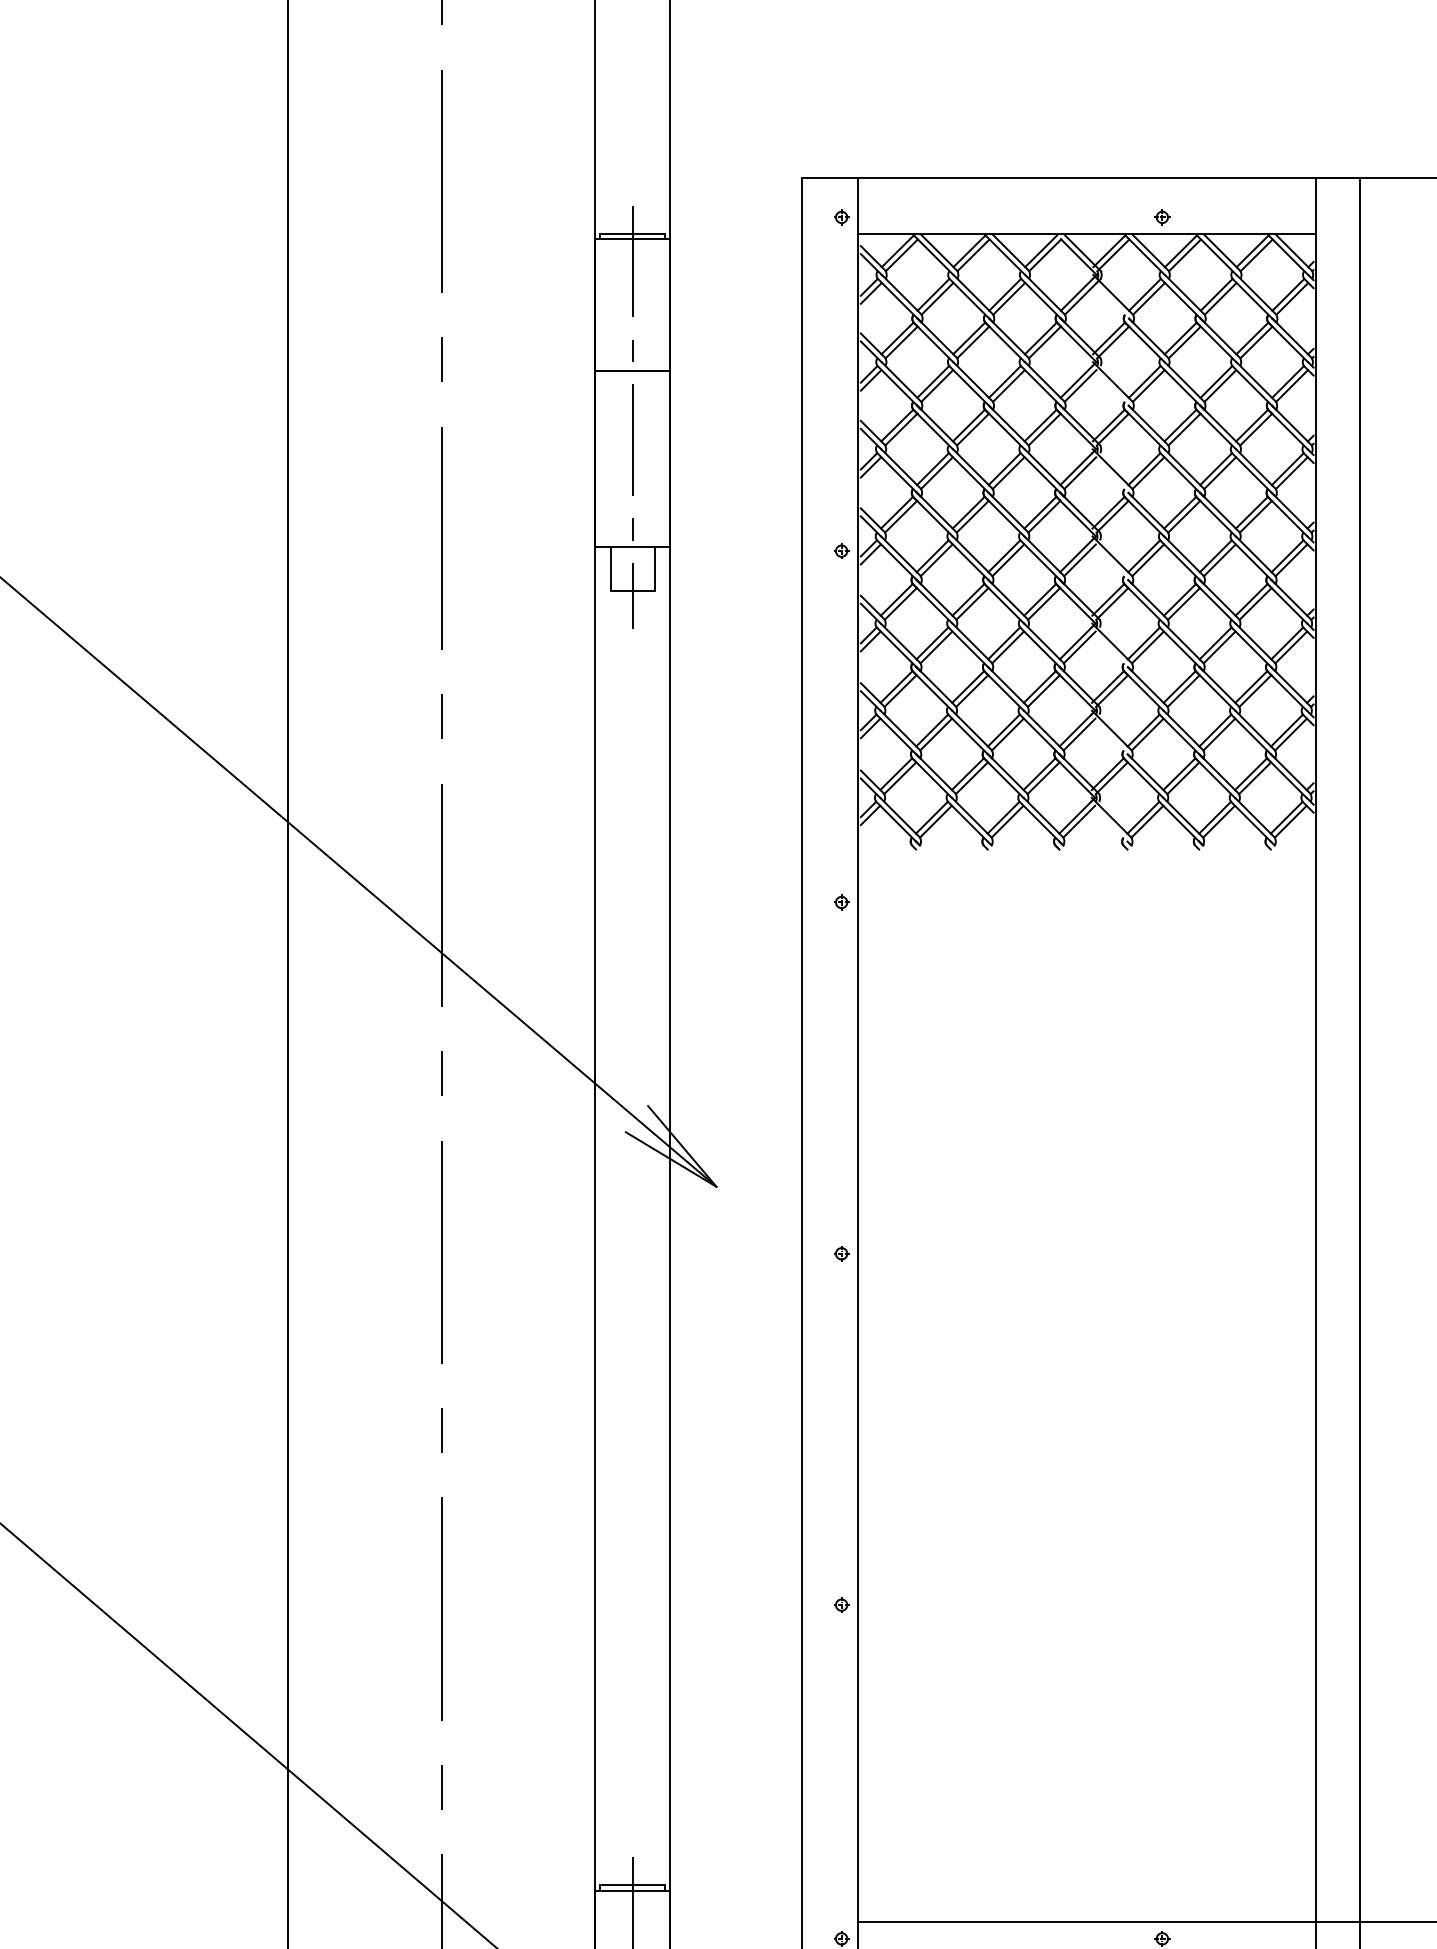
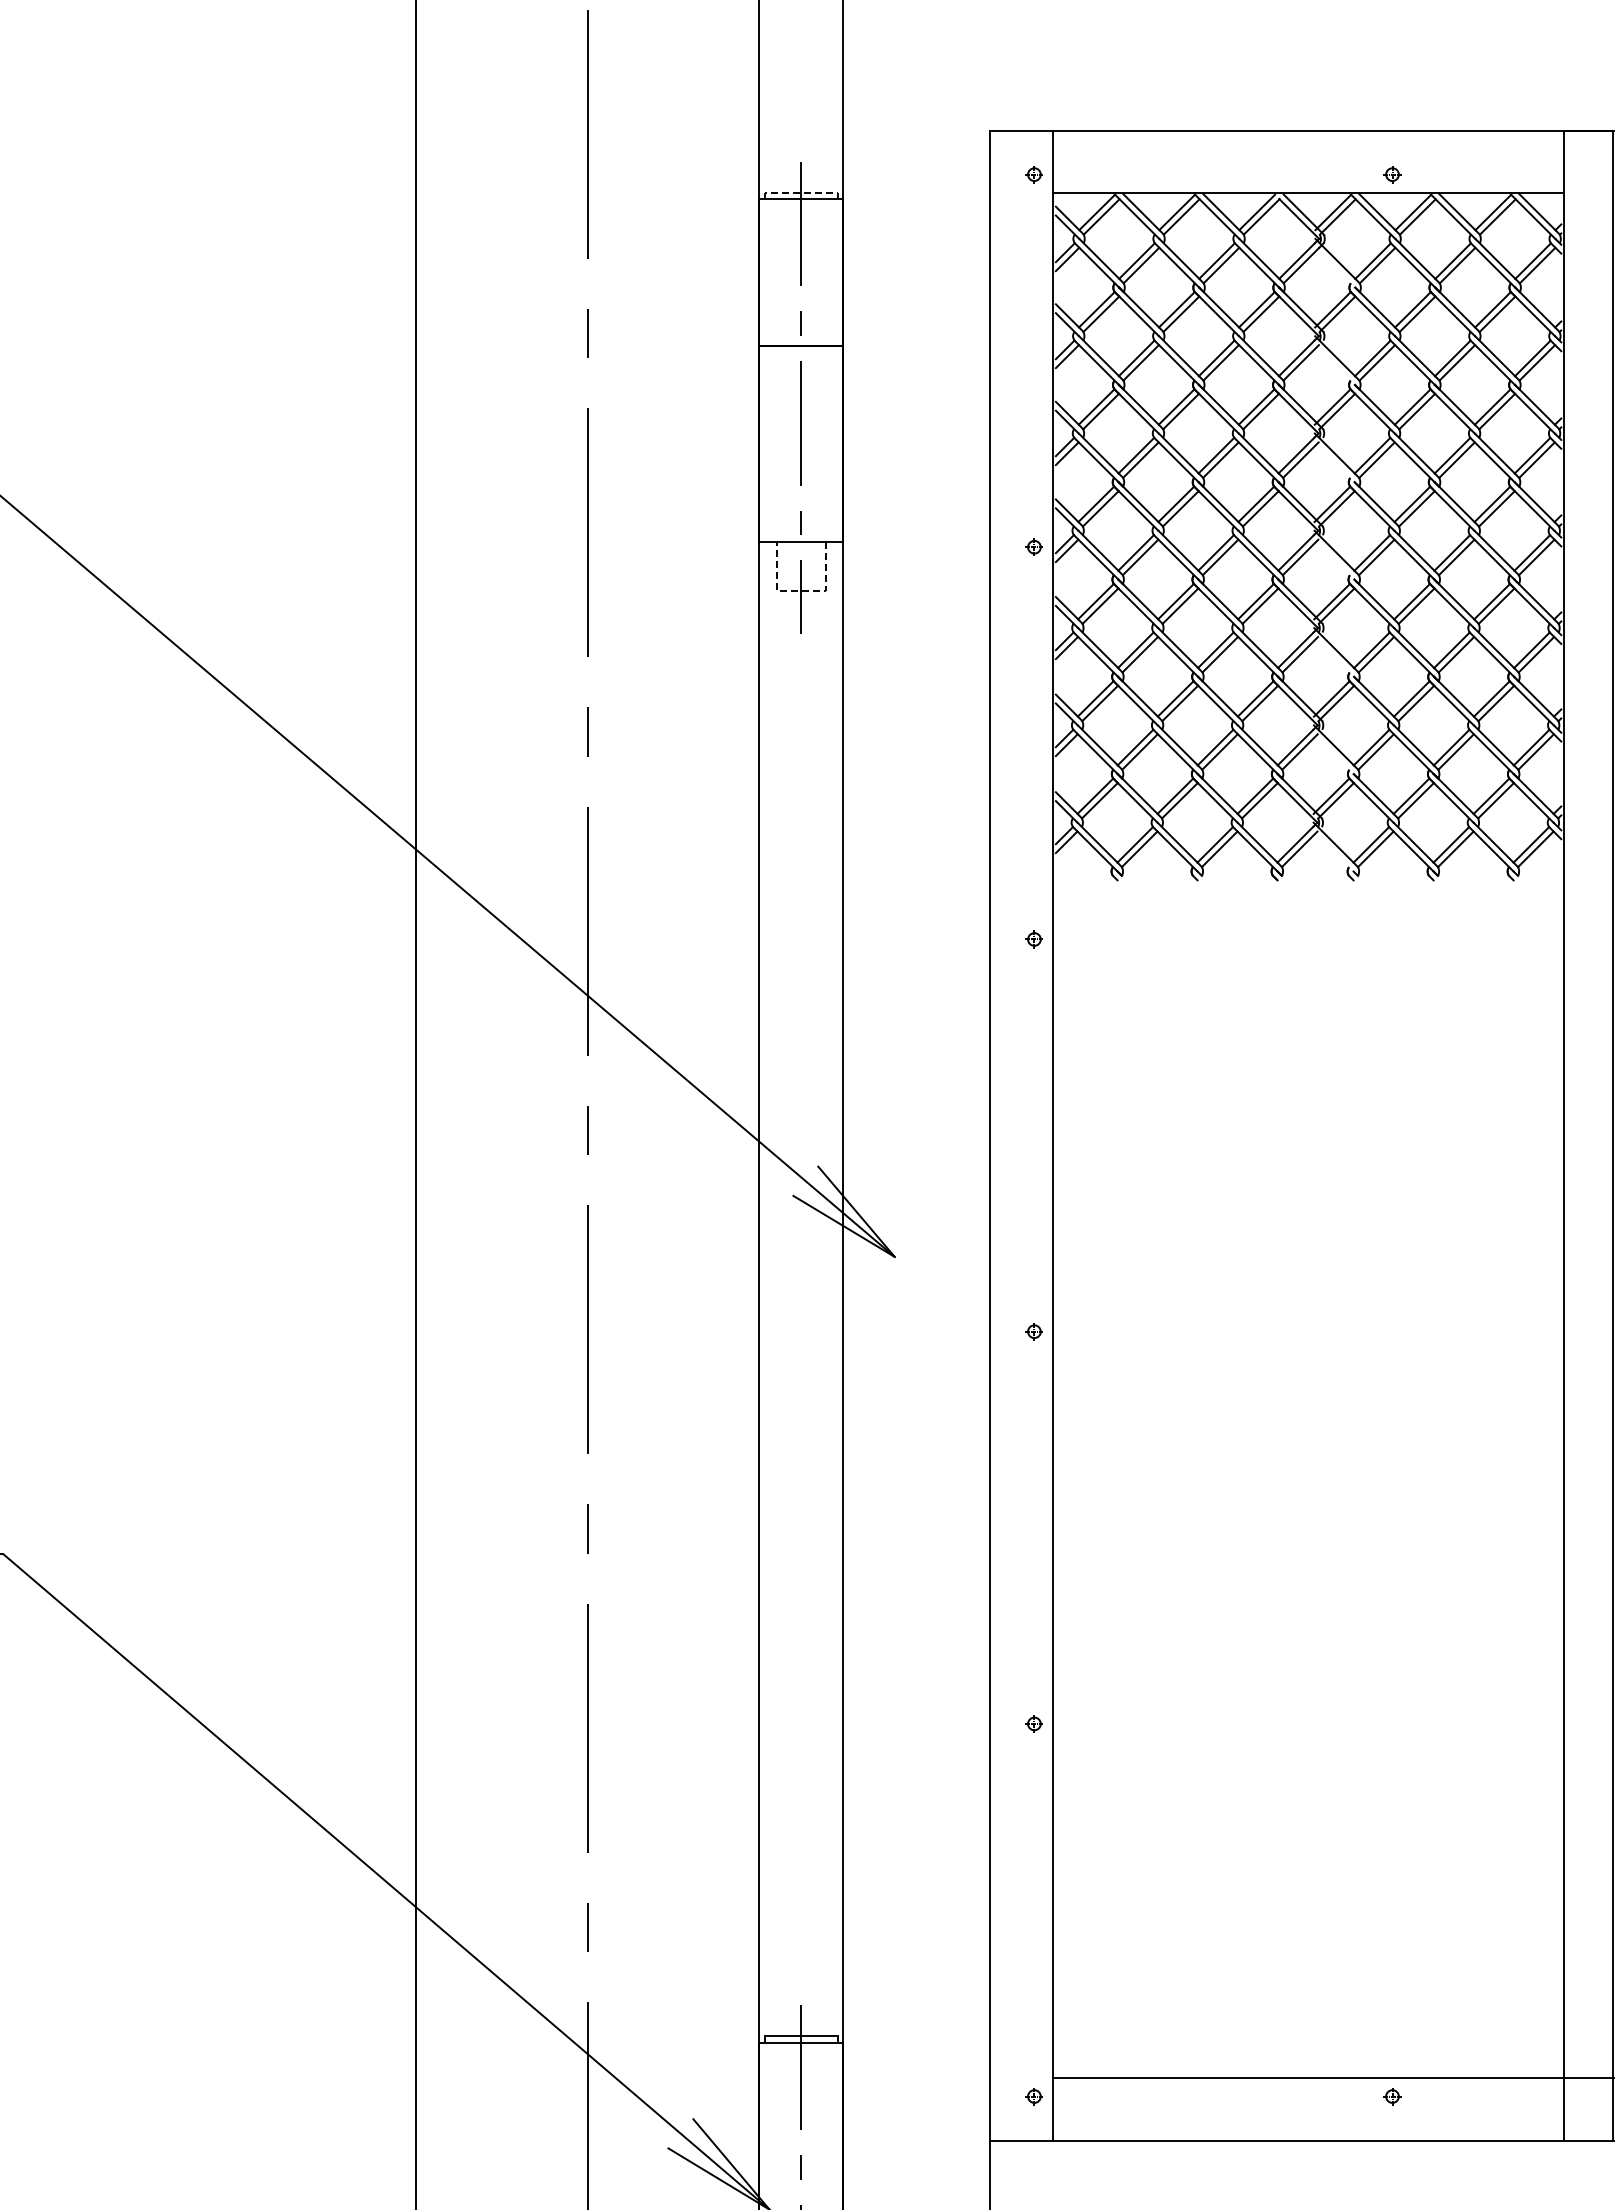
line: (632, 233) -> (800, 192), solid -> dashed
line: (633, 590) -> (801, 591), solid -> dashed

